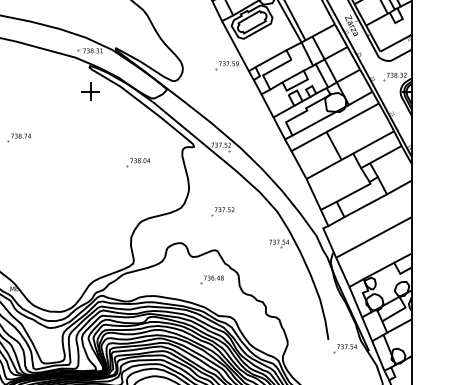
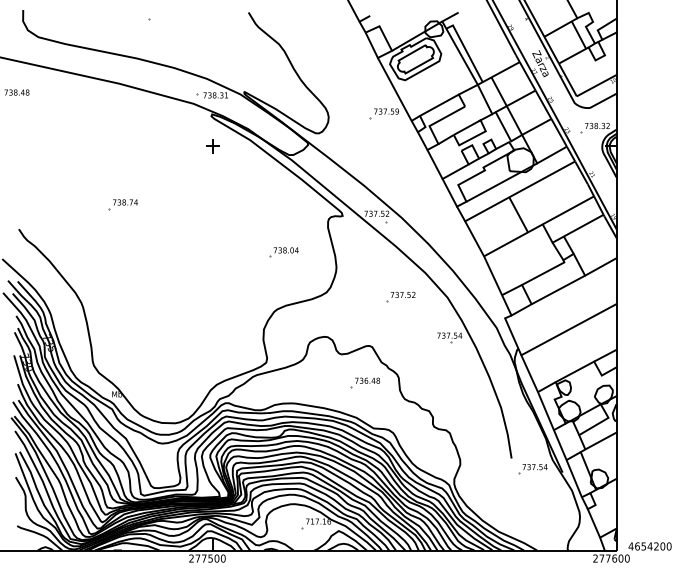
part: (90, 91) -> (212, 146), size x0.6
part: (138, 162) -> (283, 252), moved
part: (222, 210) -> (400, 296), moved

